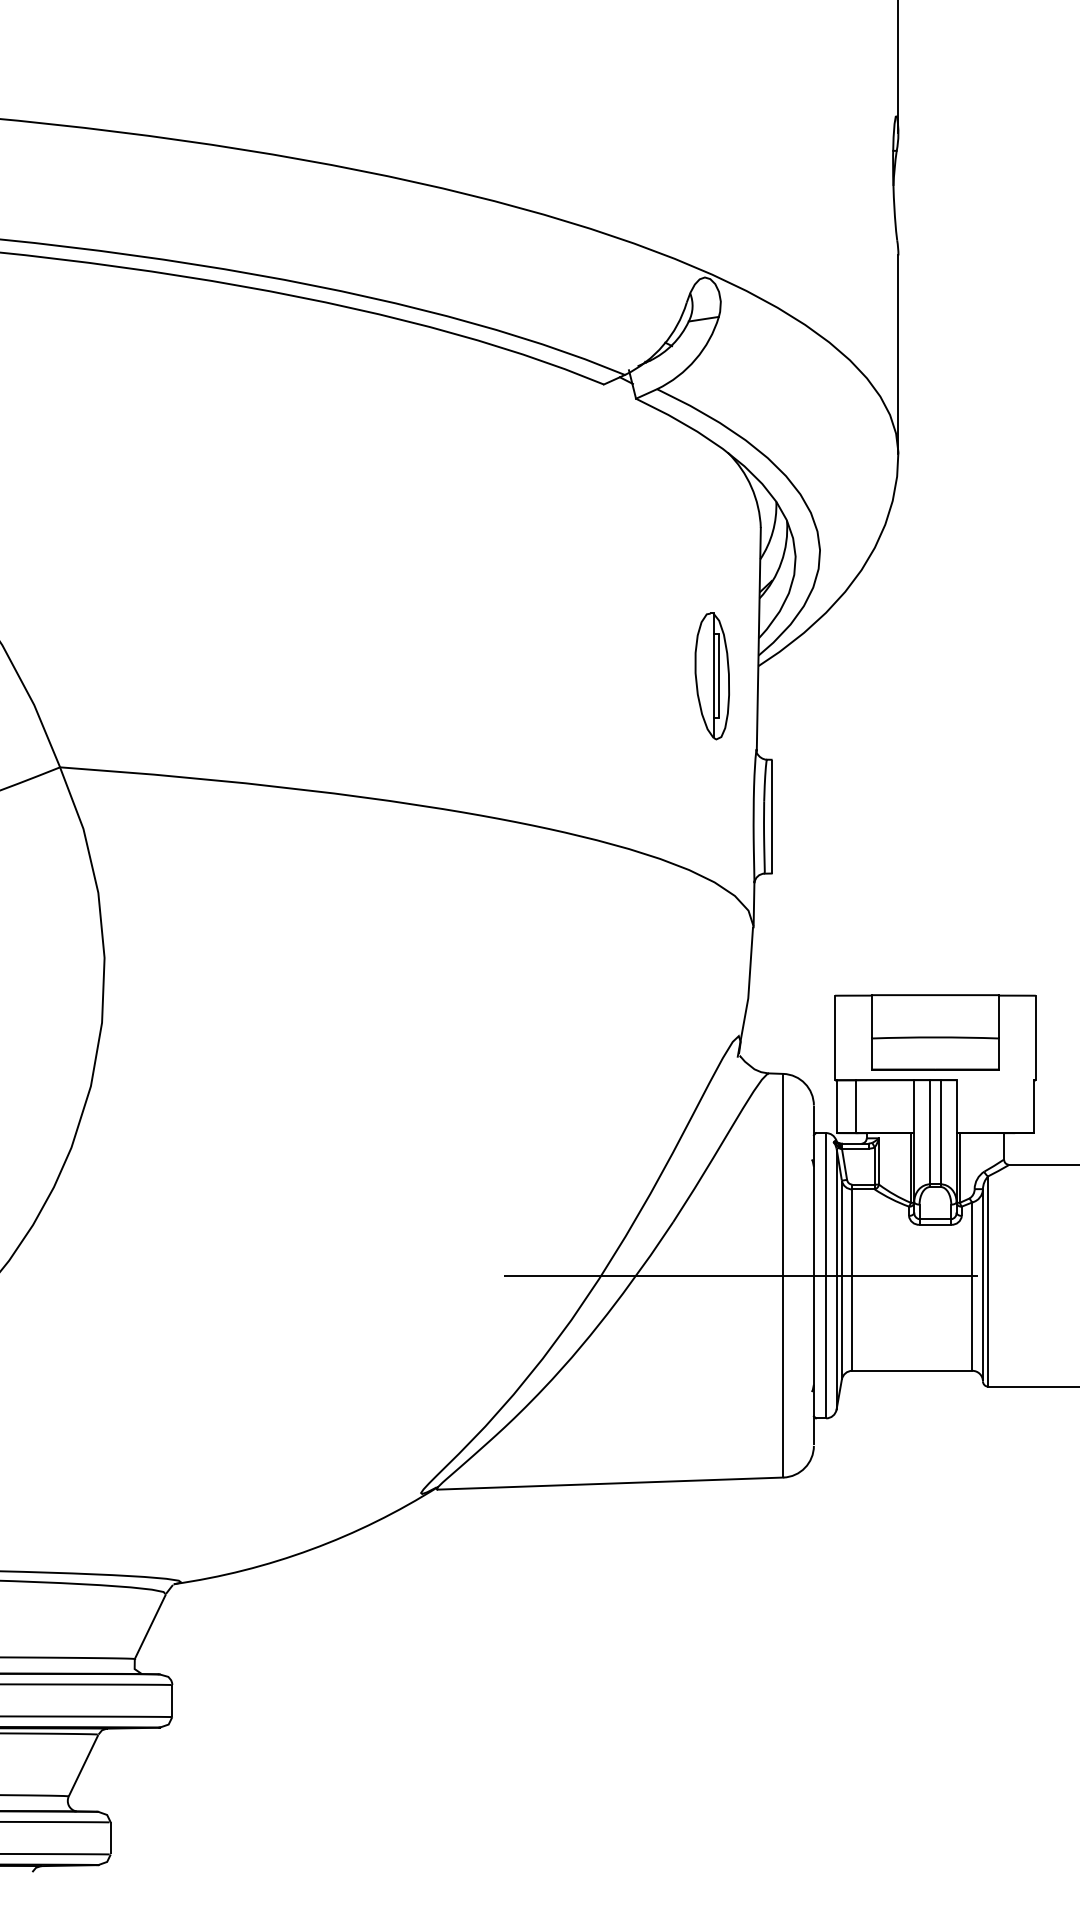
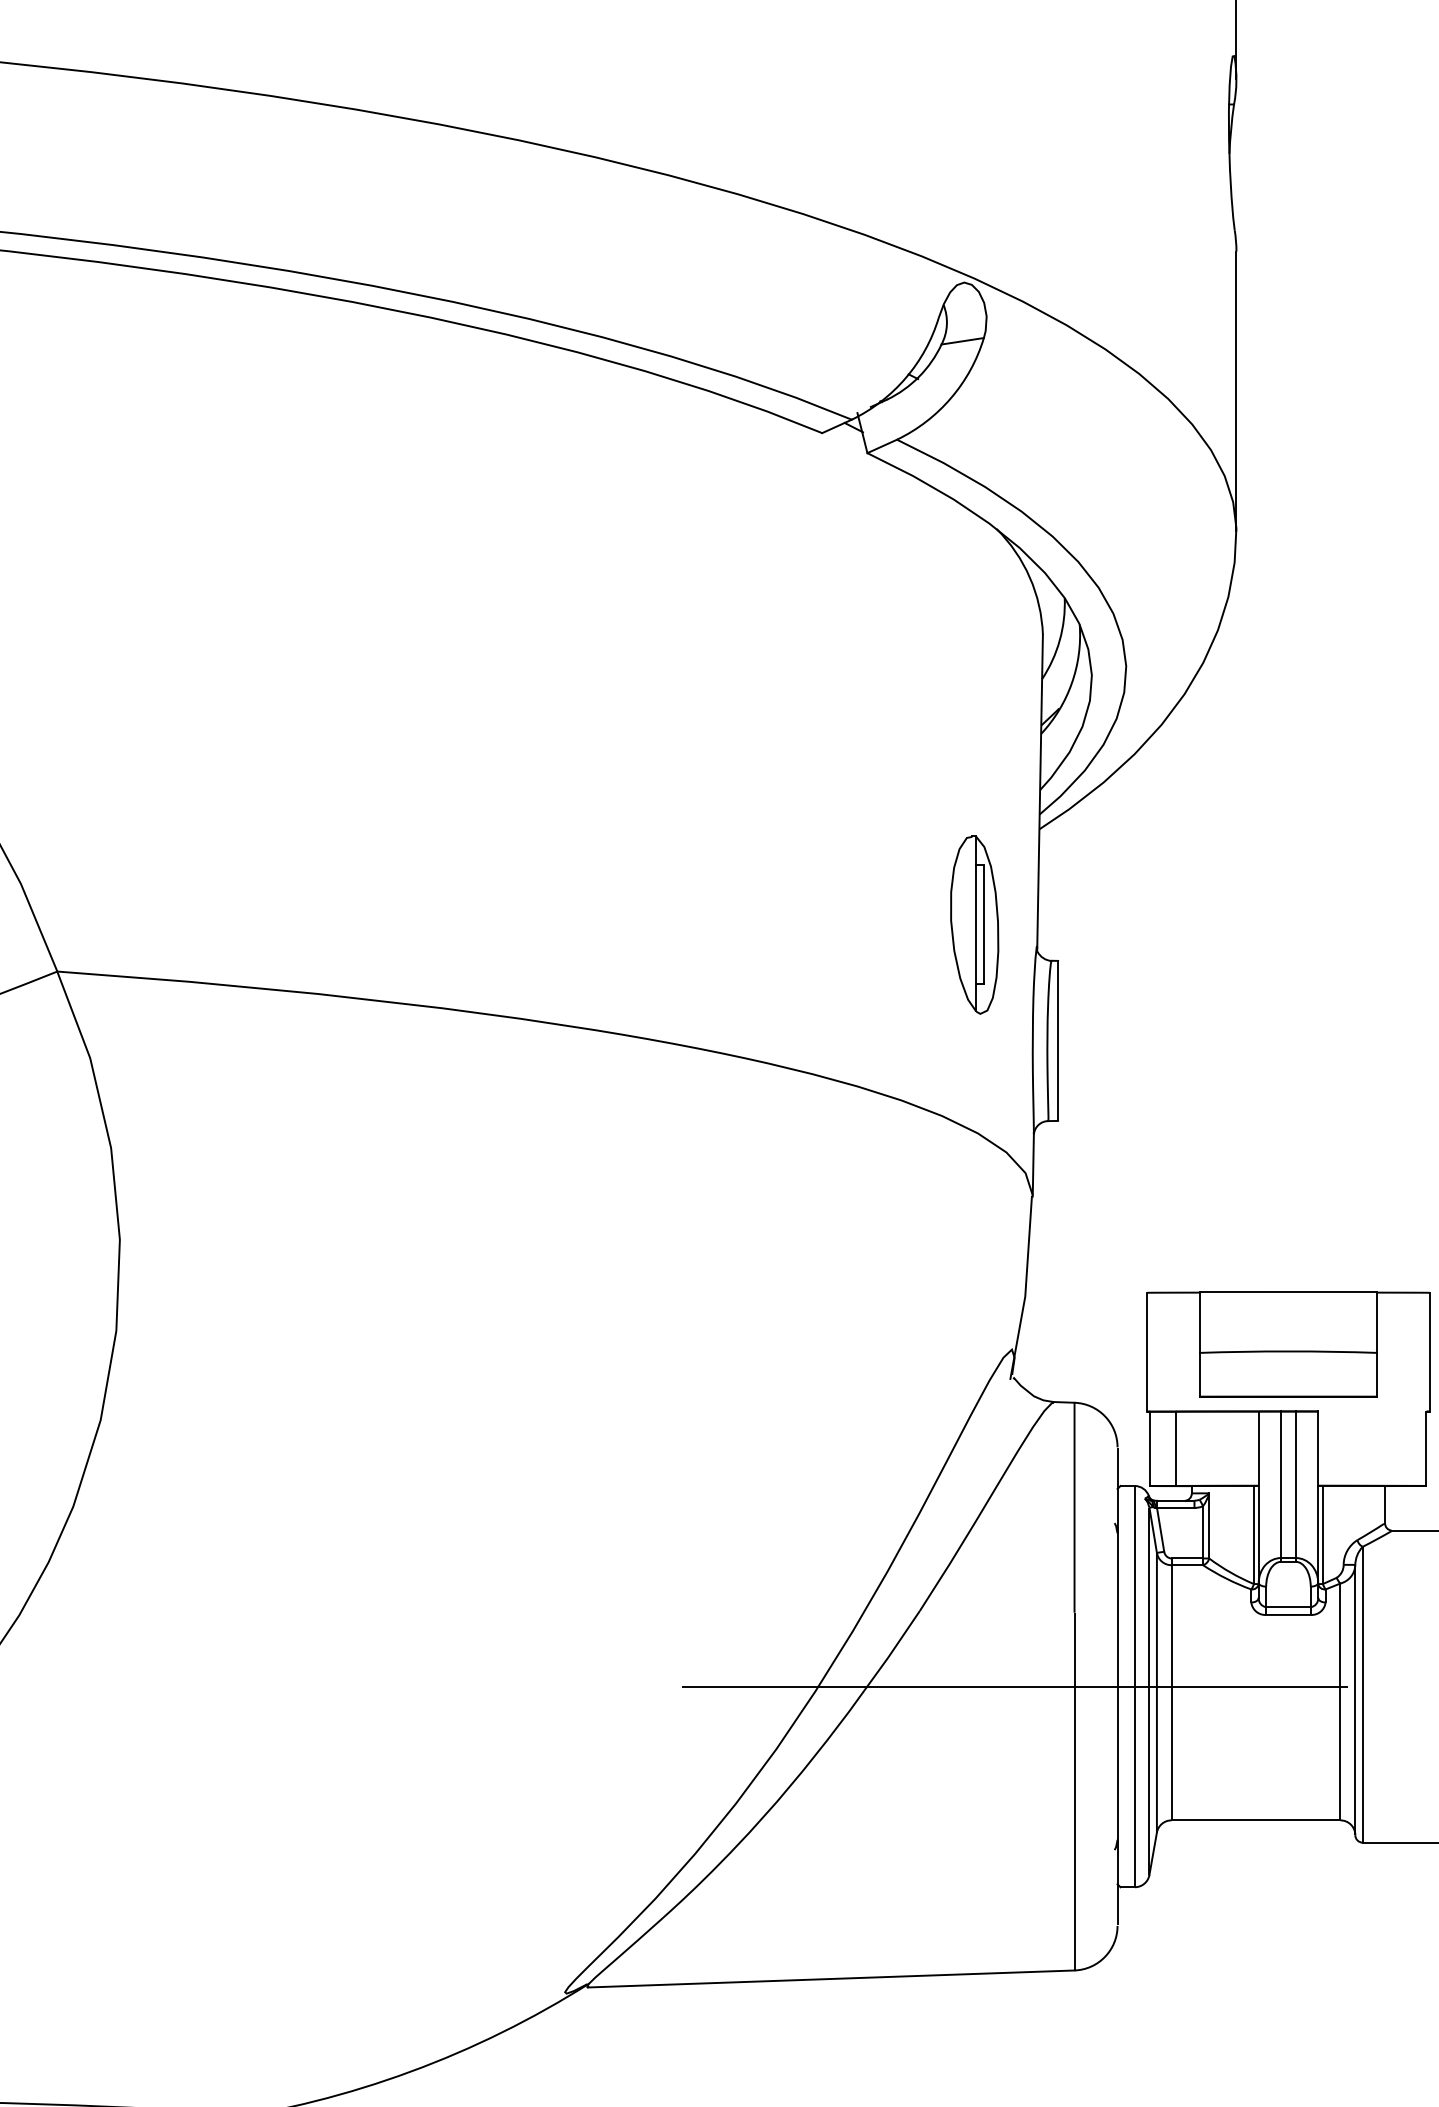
part: (711, 676) -> (973, 925), moved

